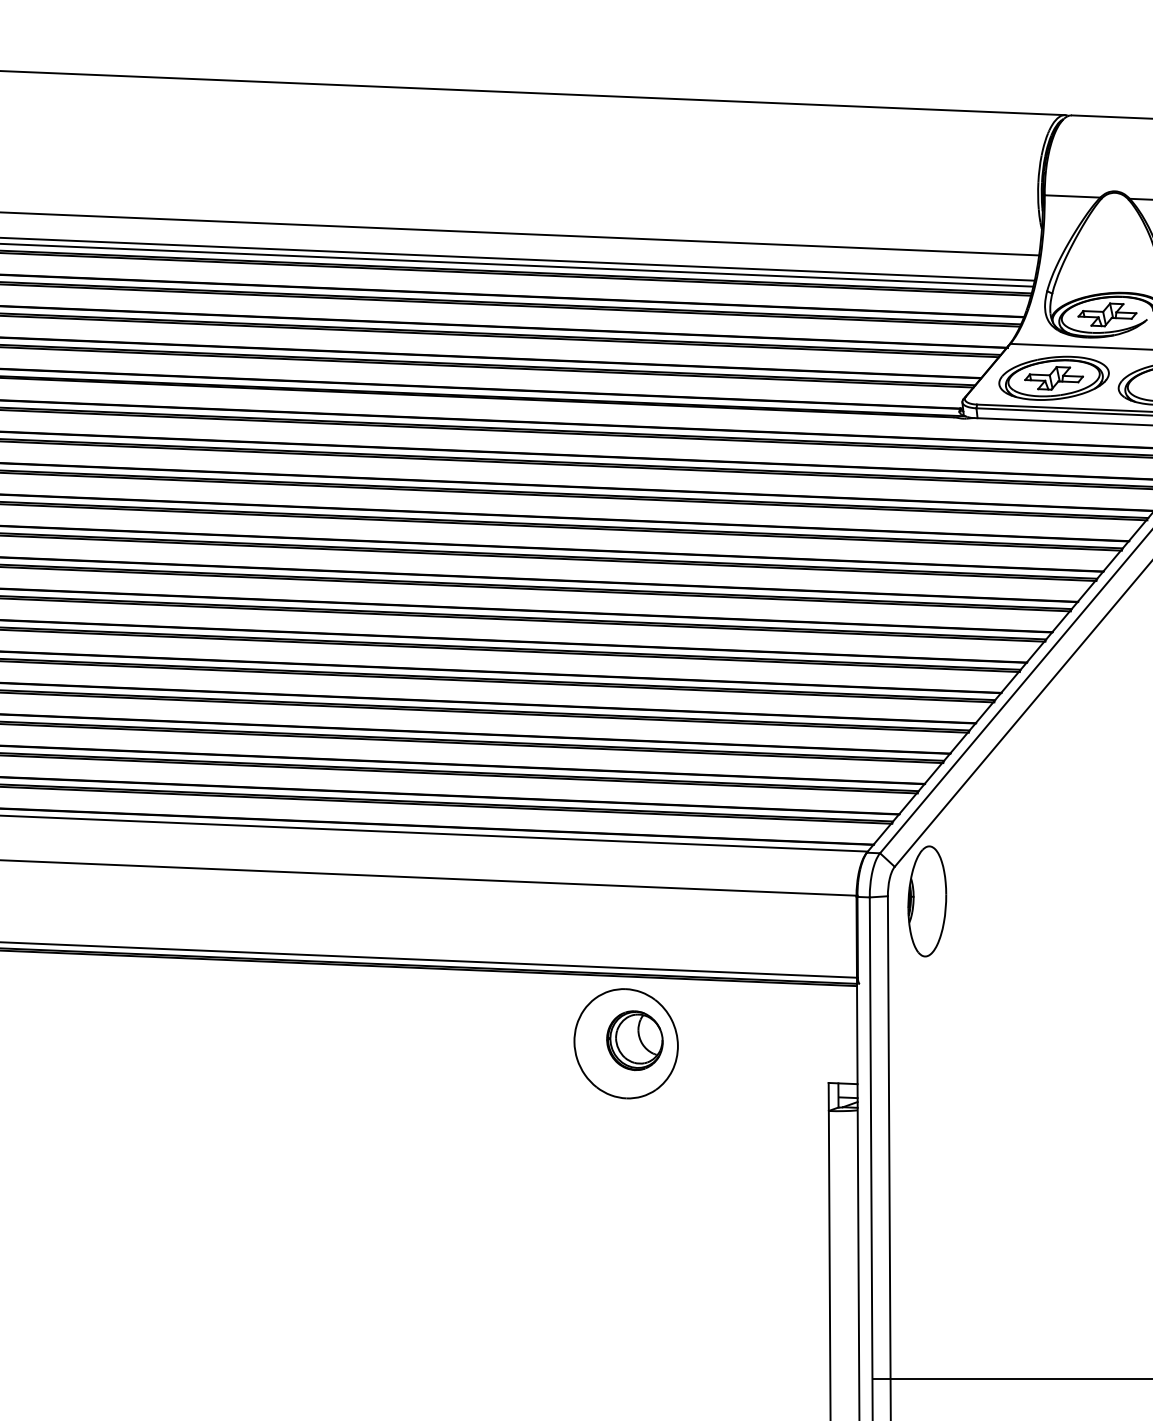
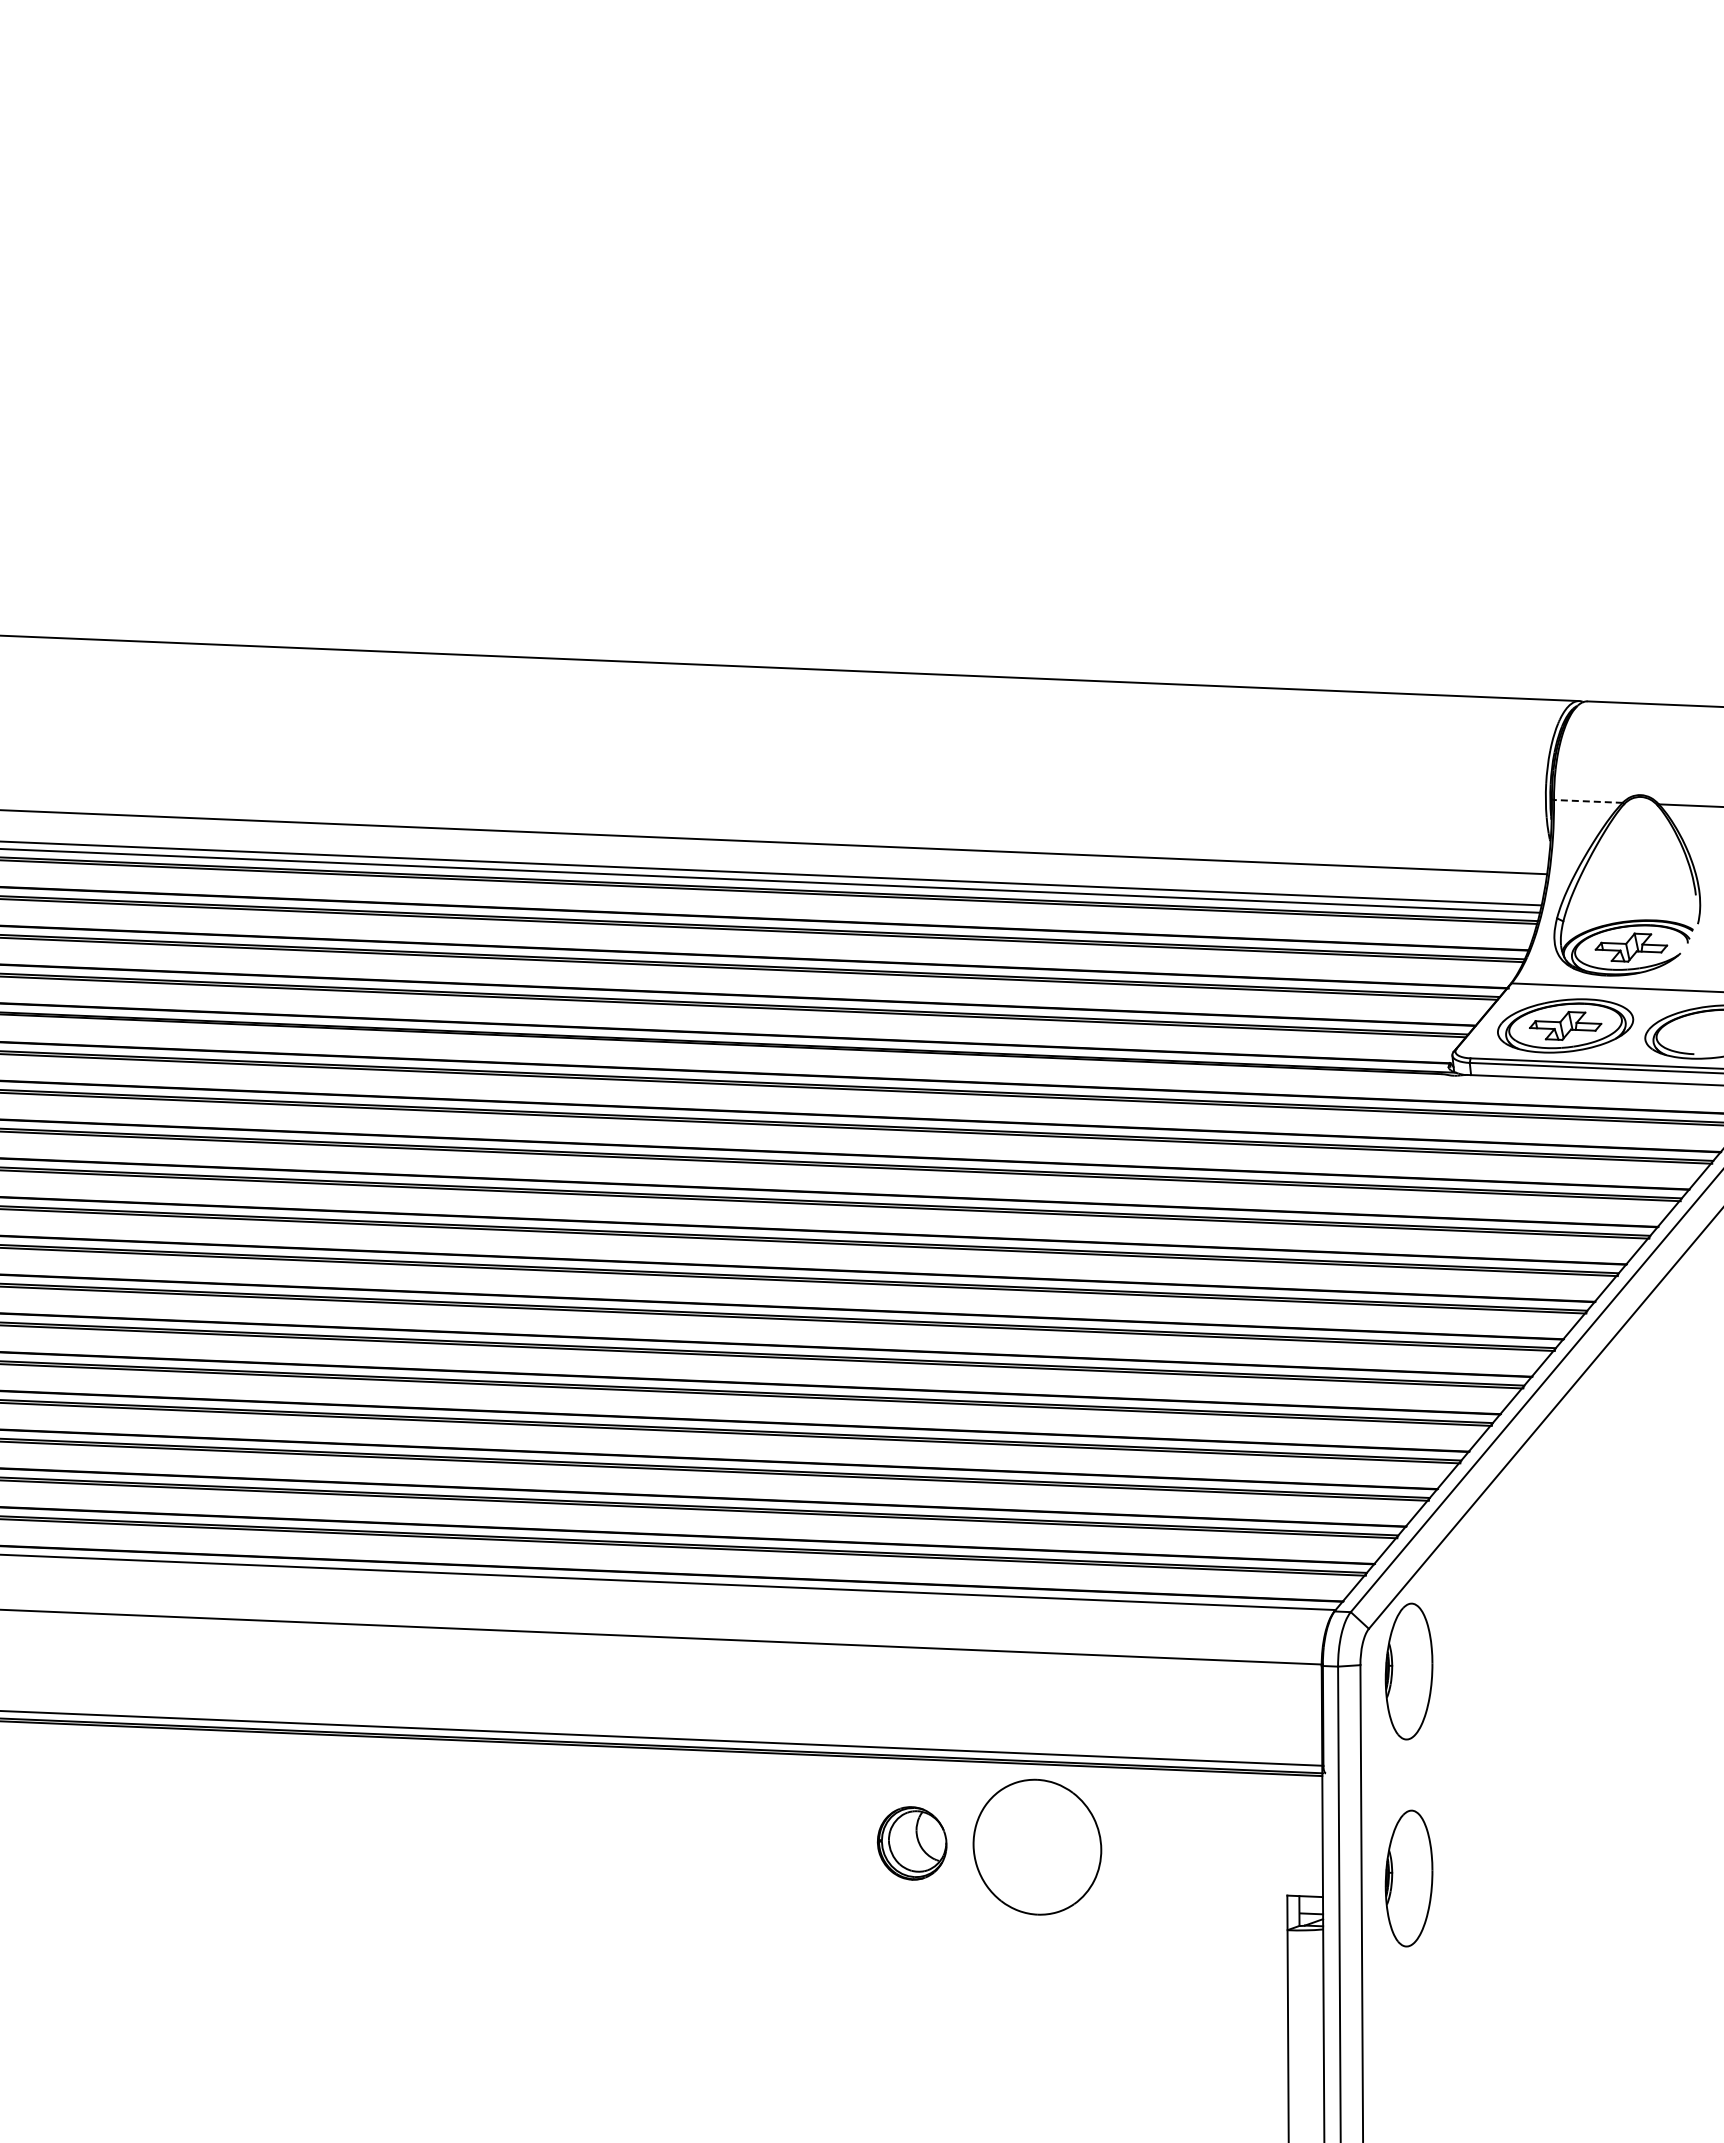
line: (1071, 196) -> (1587, 801), solid -> dashed
part: (634, 1040) -> (911, 1843), moved
part: (926, 1069) -> (1408, 1878), added

